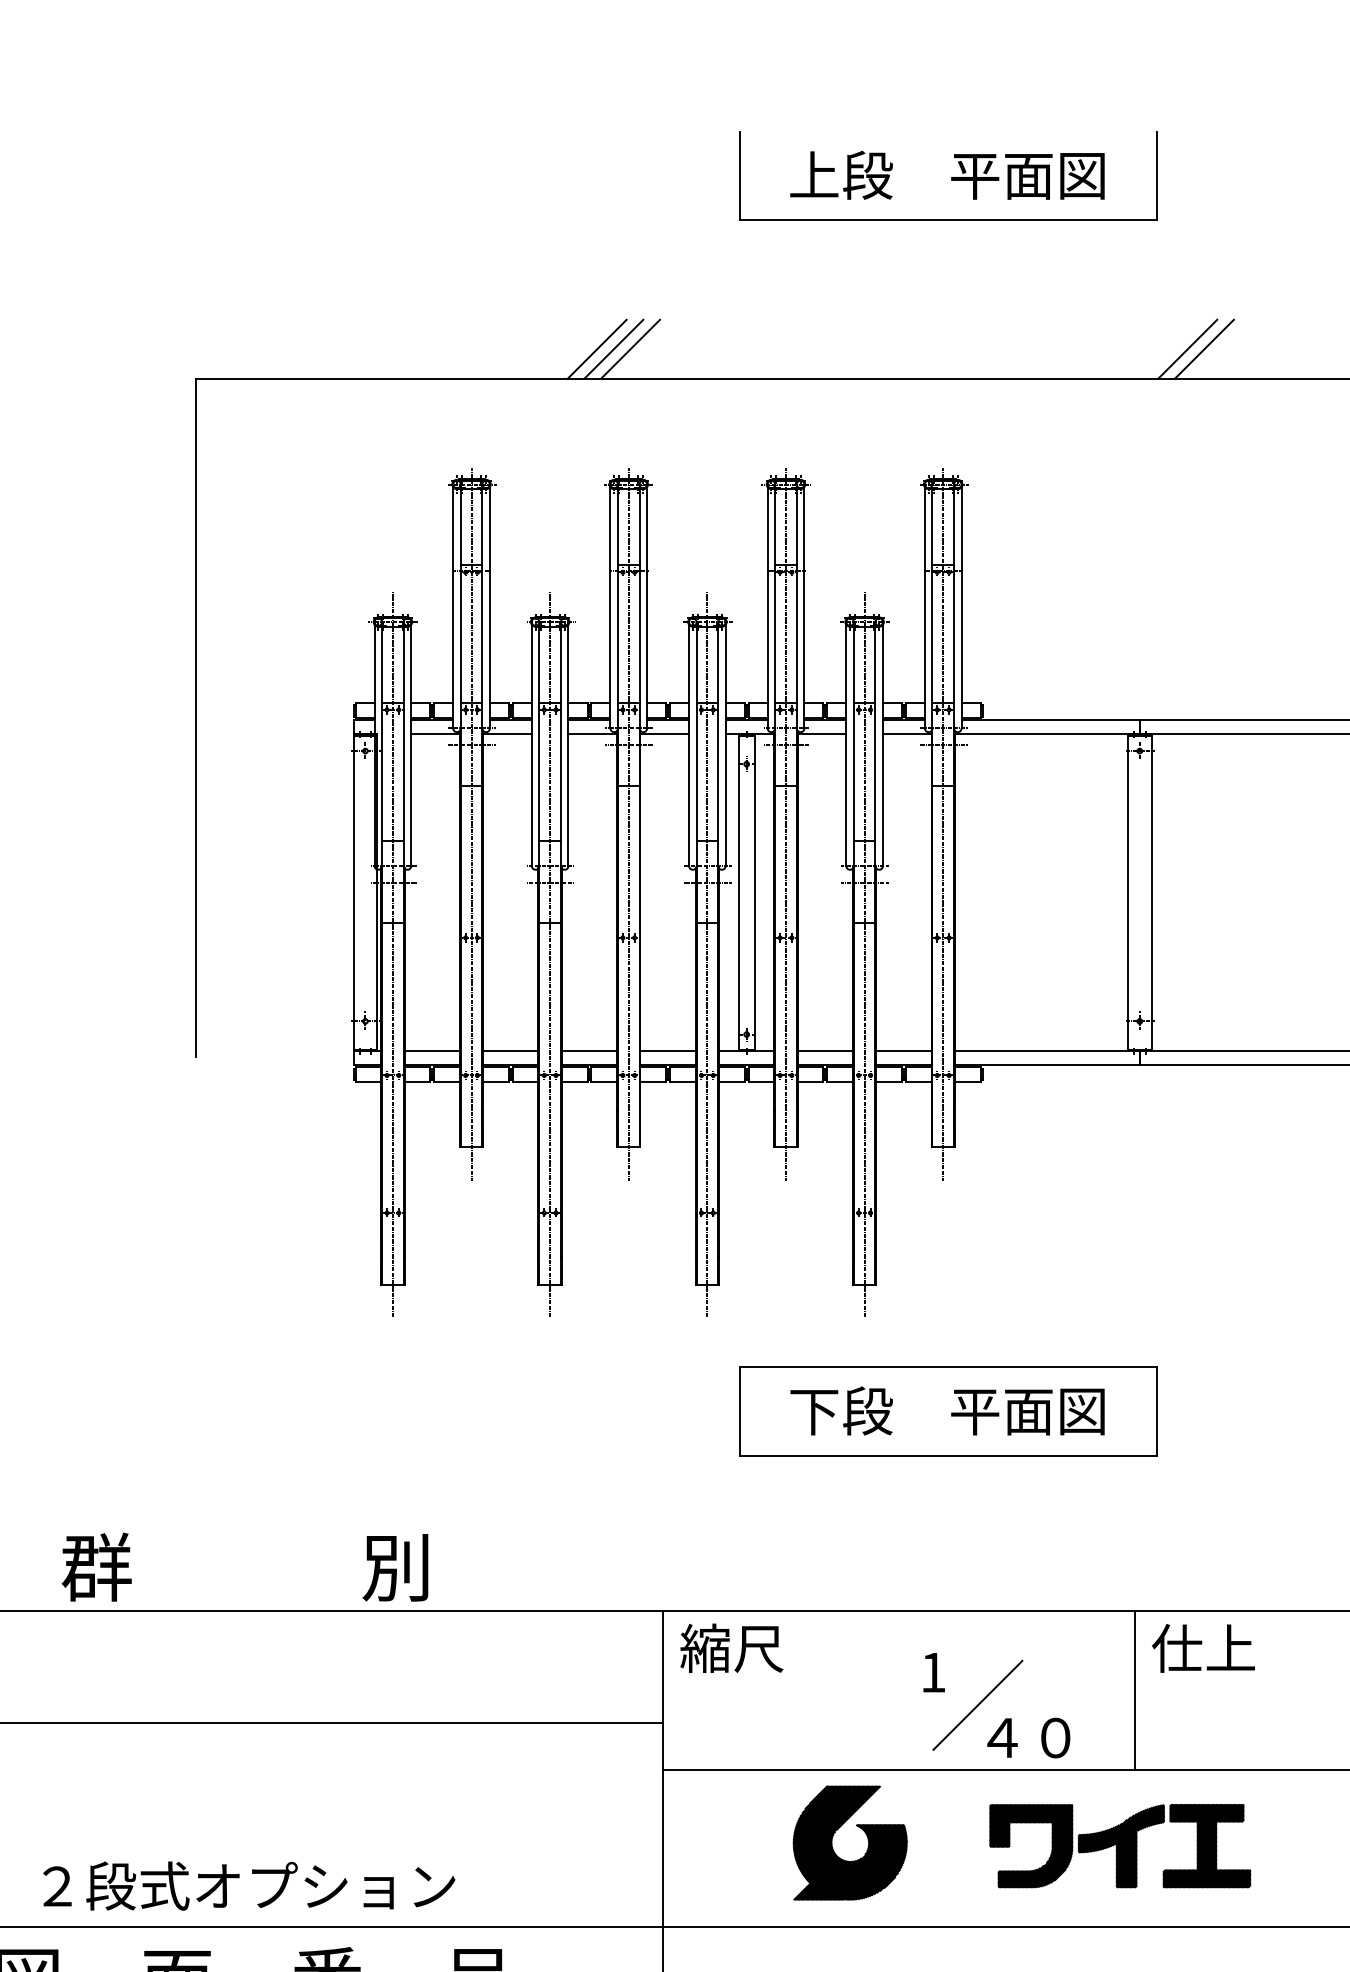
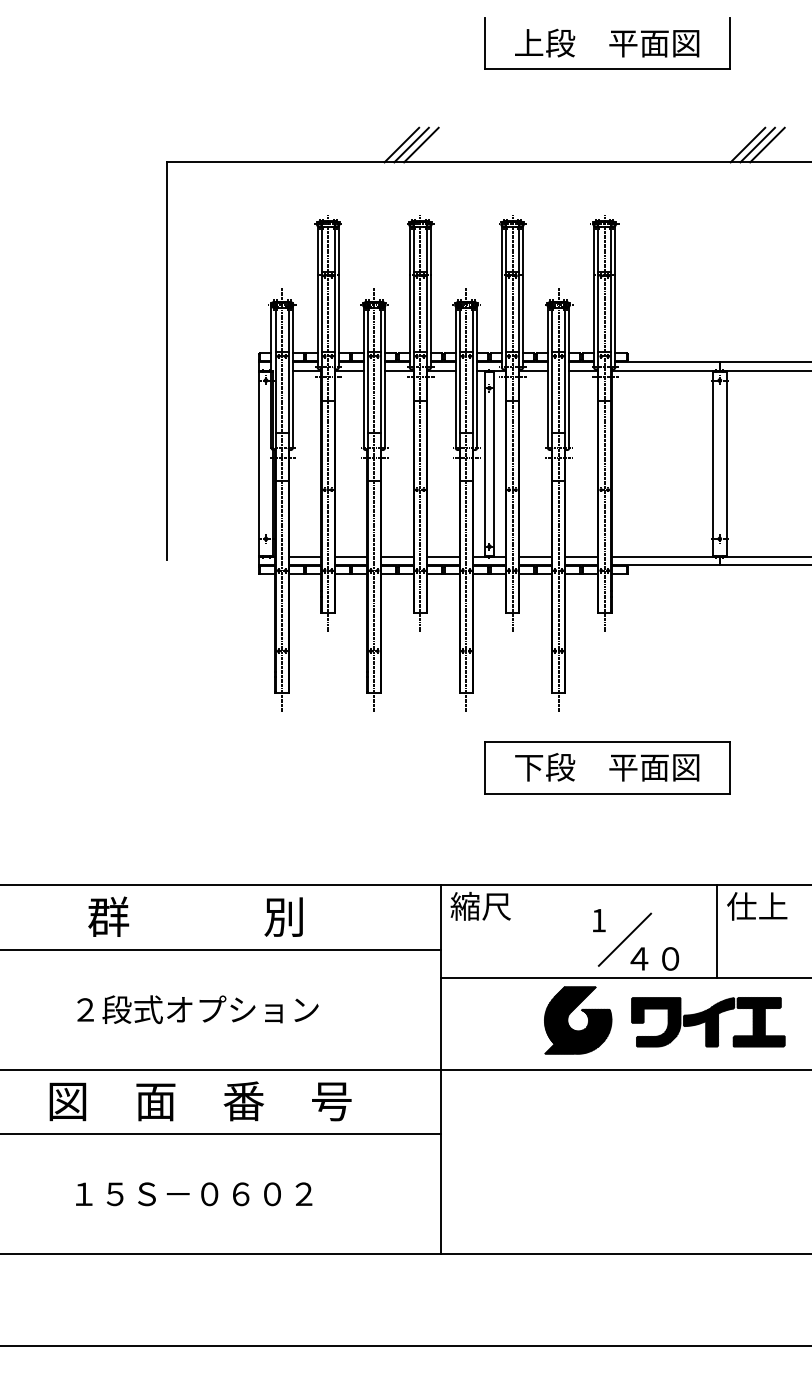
line: (1221, 348) -> (767, 144), added
text: (245, 1566) -> (195, 916), moved
part: (859, 1829) -> (583, 1012), moved
text: (248, 1885) -> (197, 1009), moved

